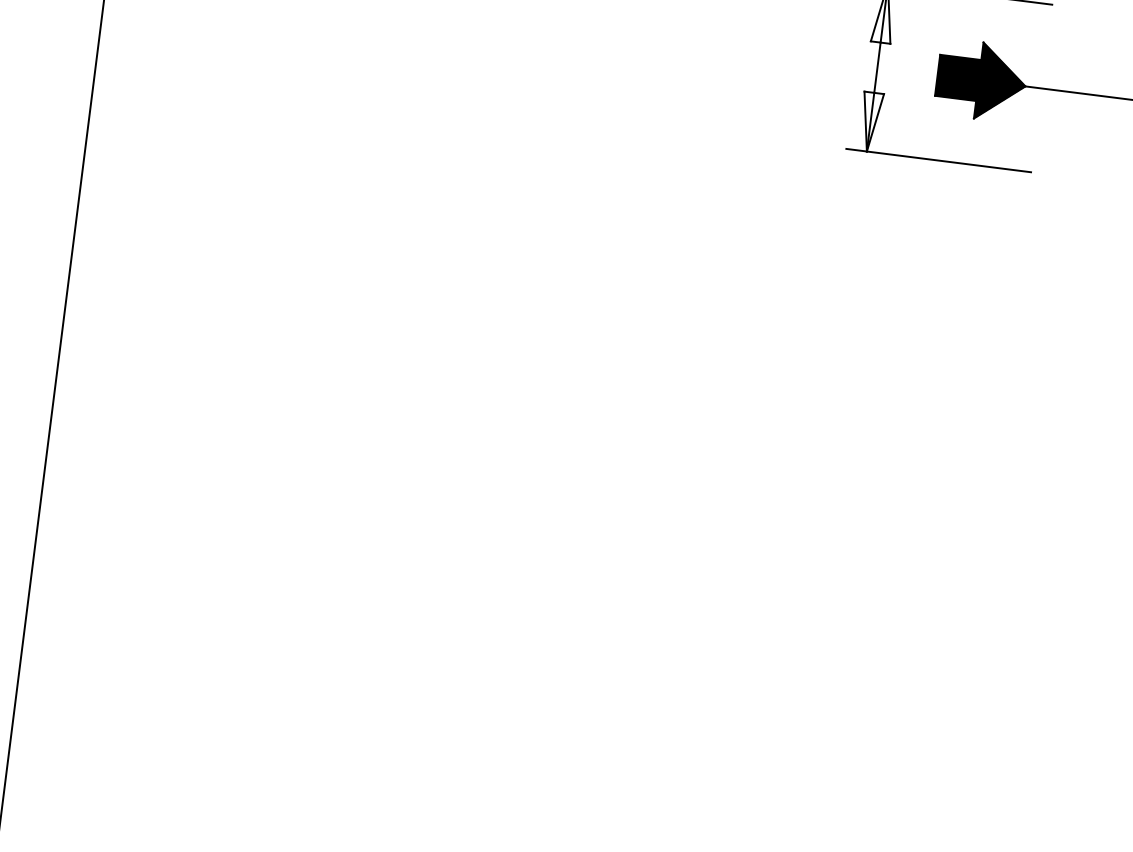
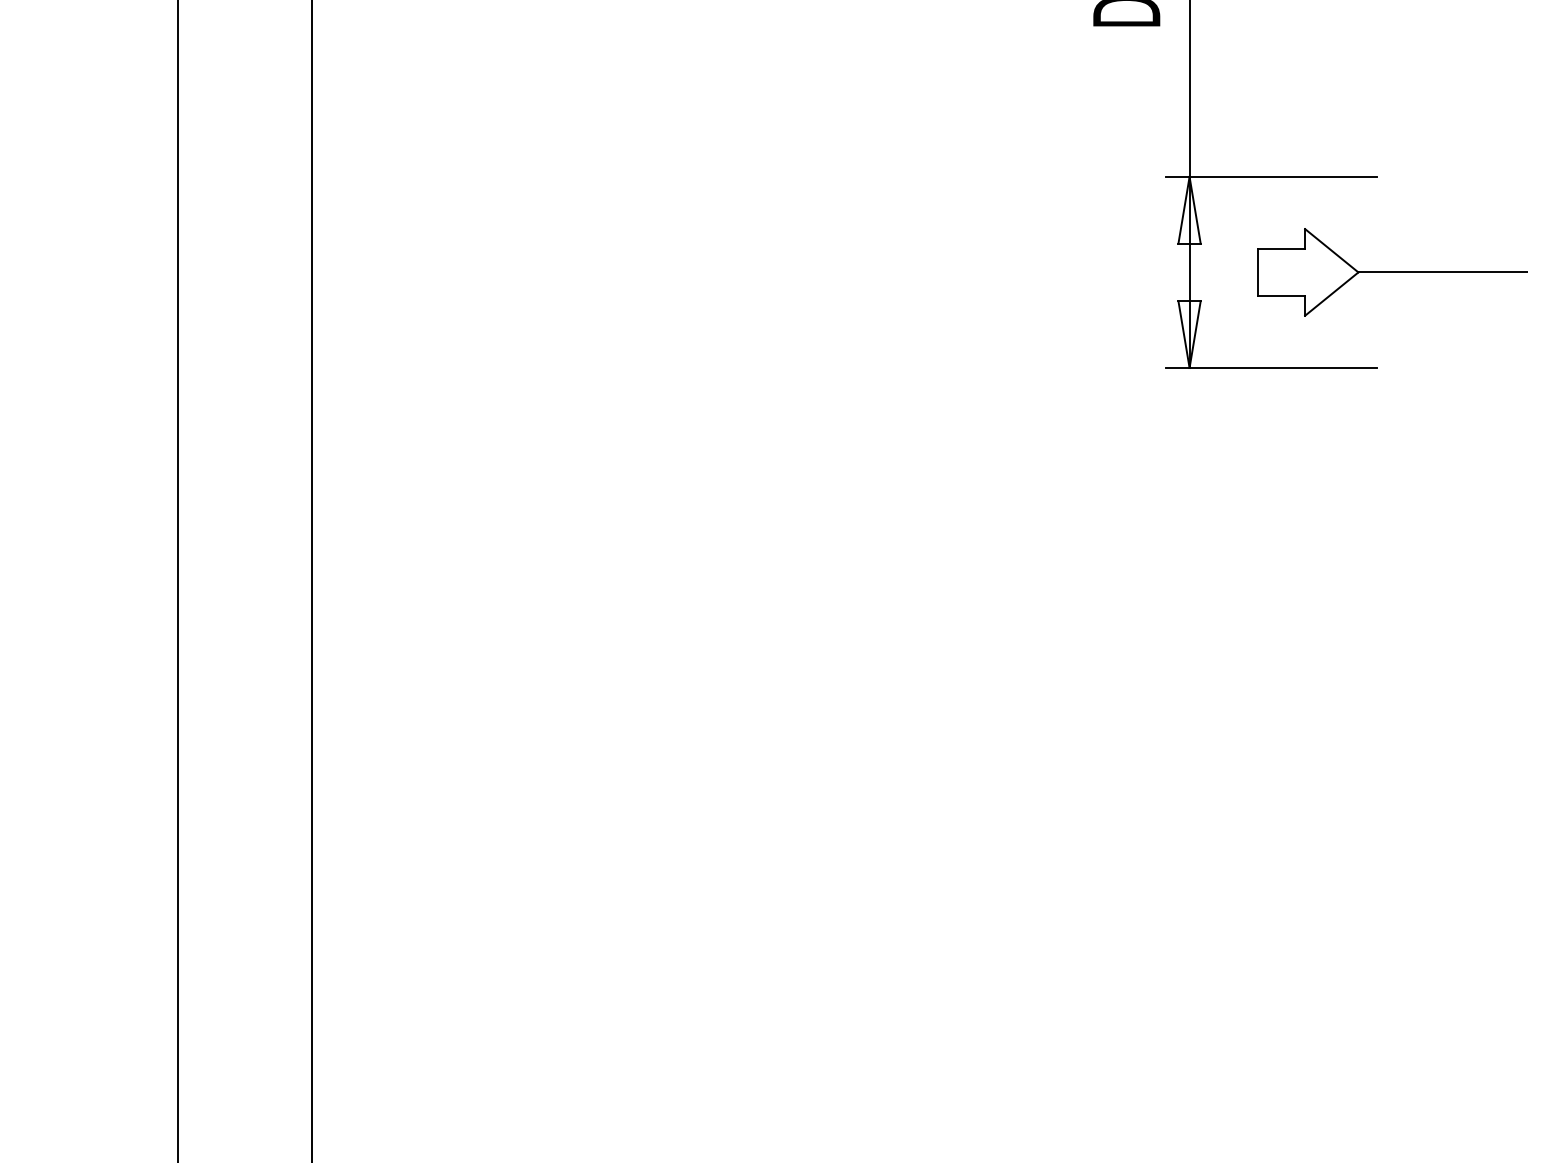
hatch: (980, 79) -> (1307, 271), removed

